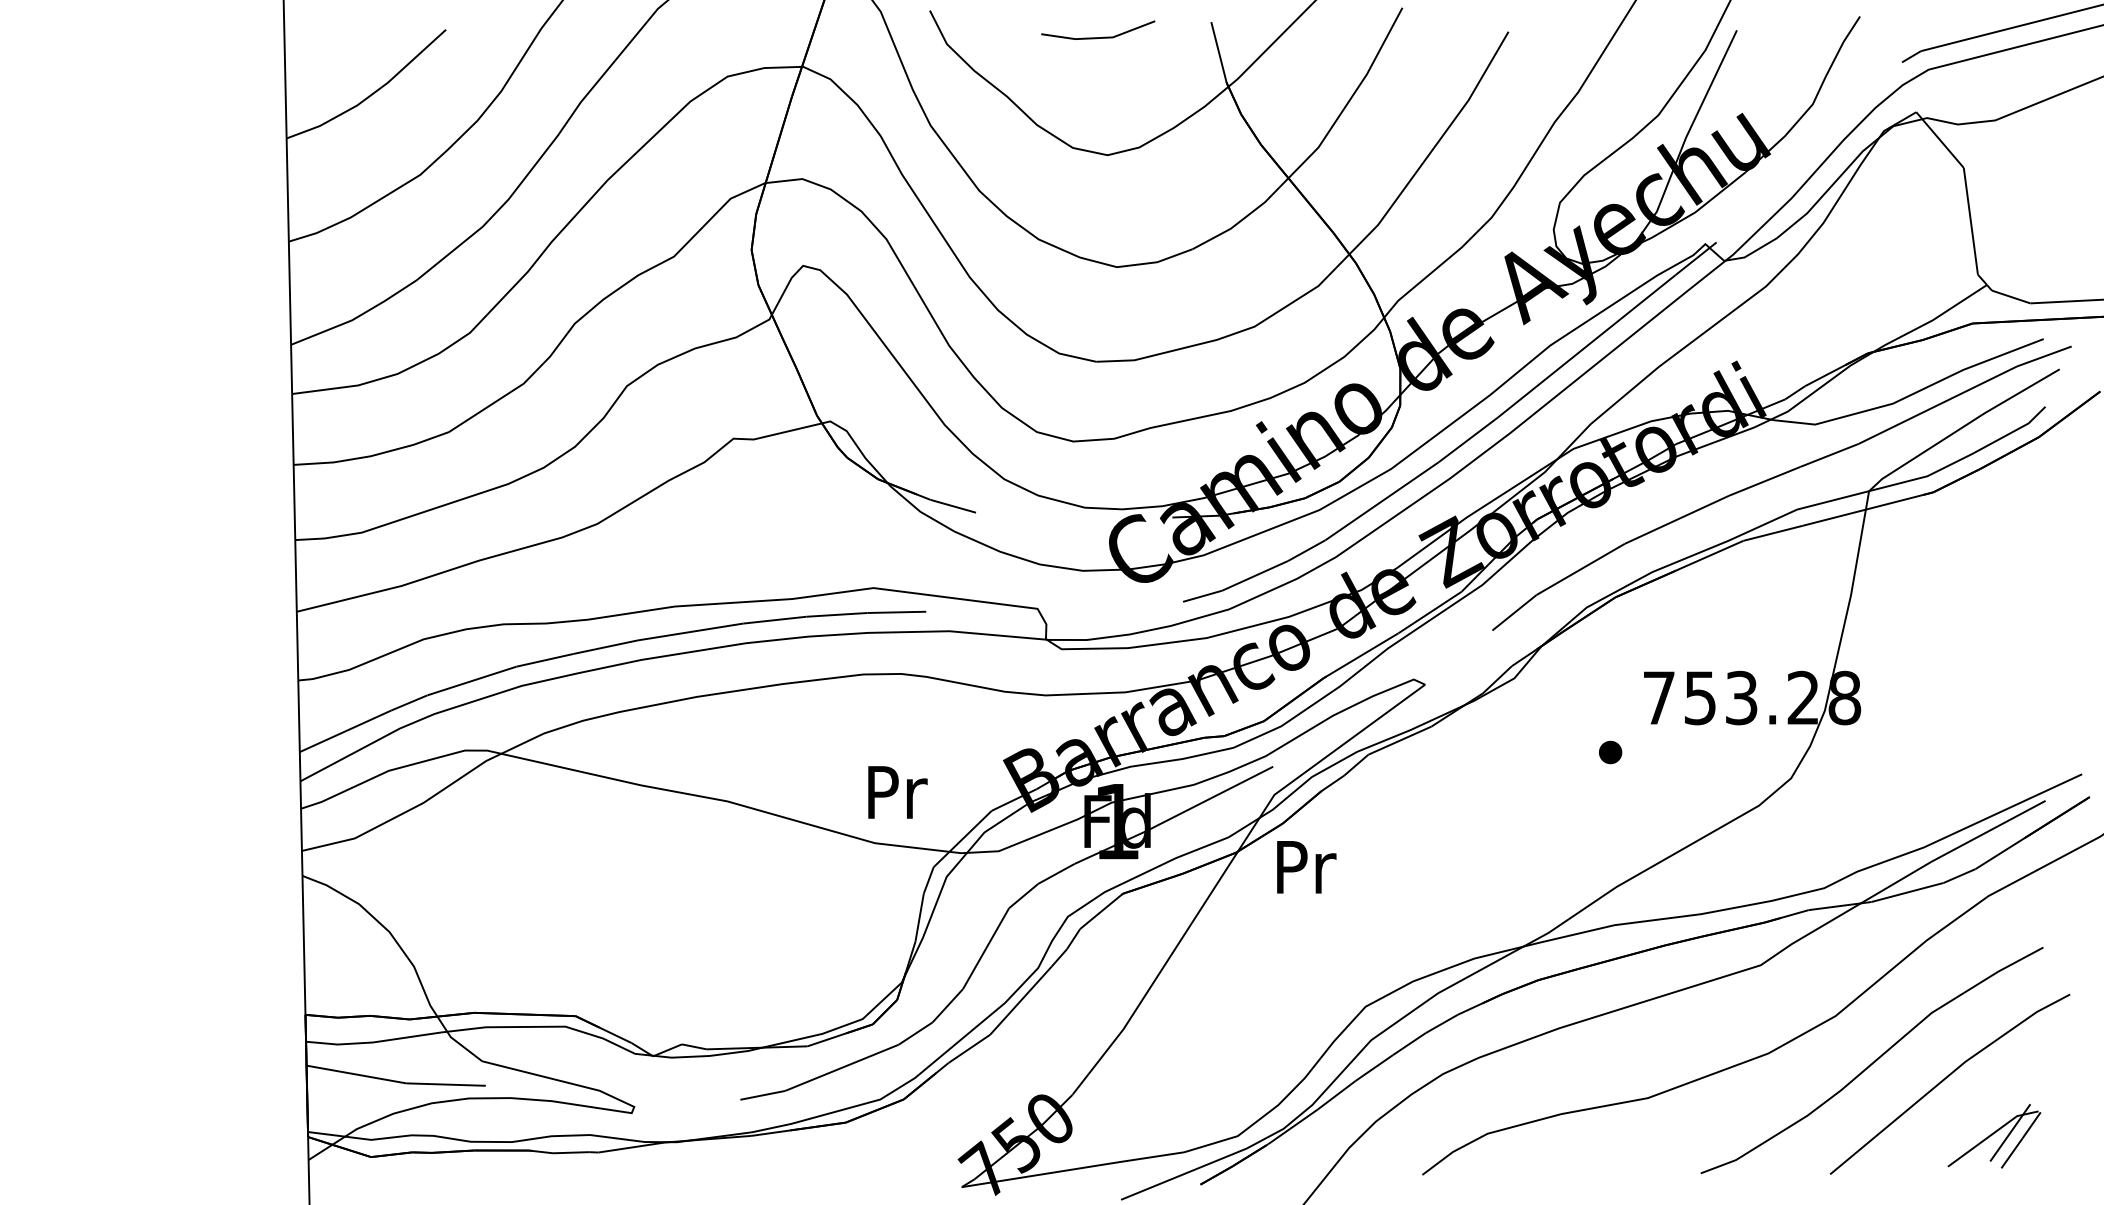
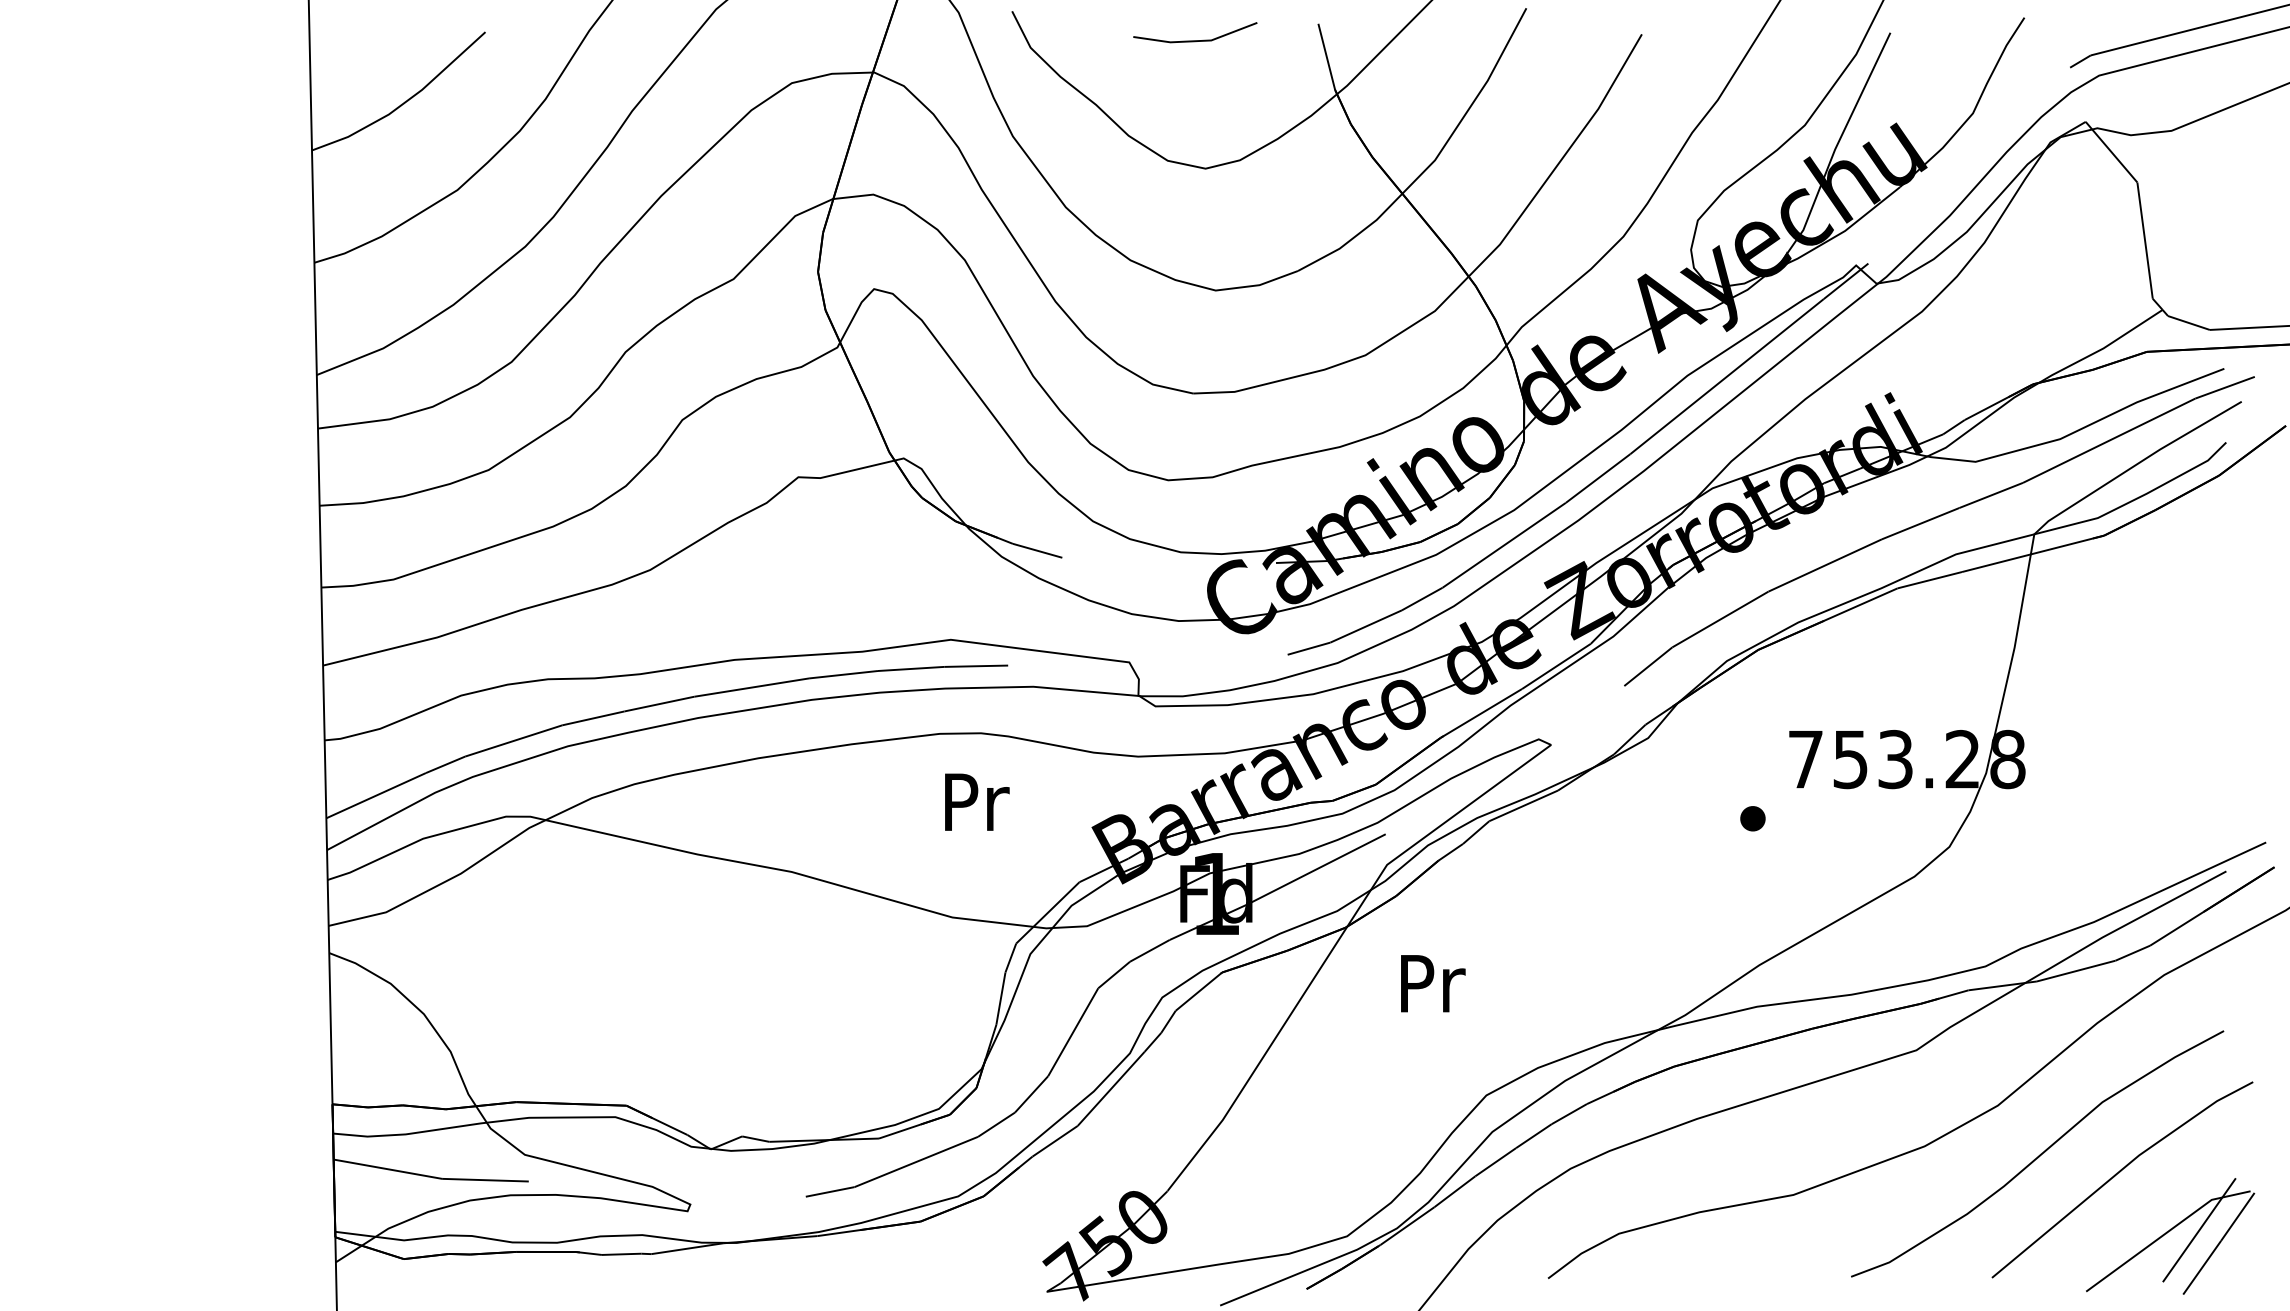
text: (898, 791) -> (977, 801), moved
text: (1306, 867) -> (1433, 983), moved
part: (1994, 1136) -> (2170, 1236), size x1.67

